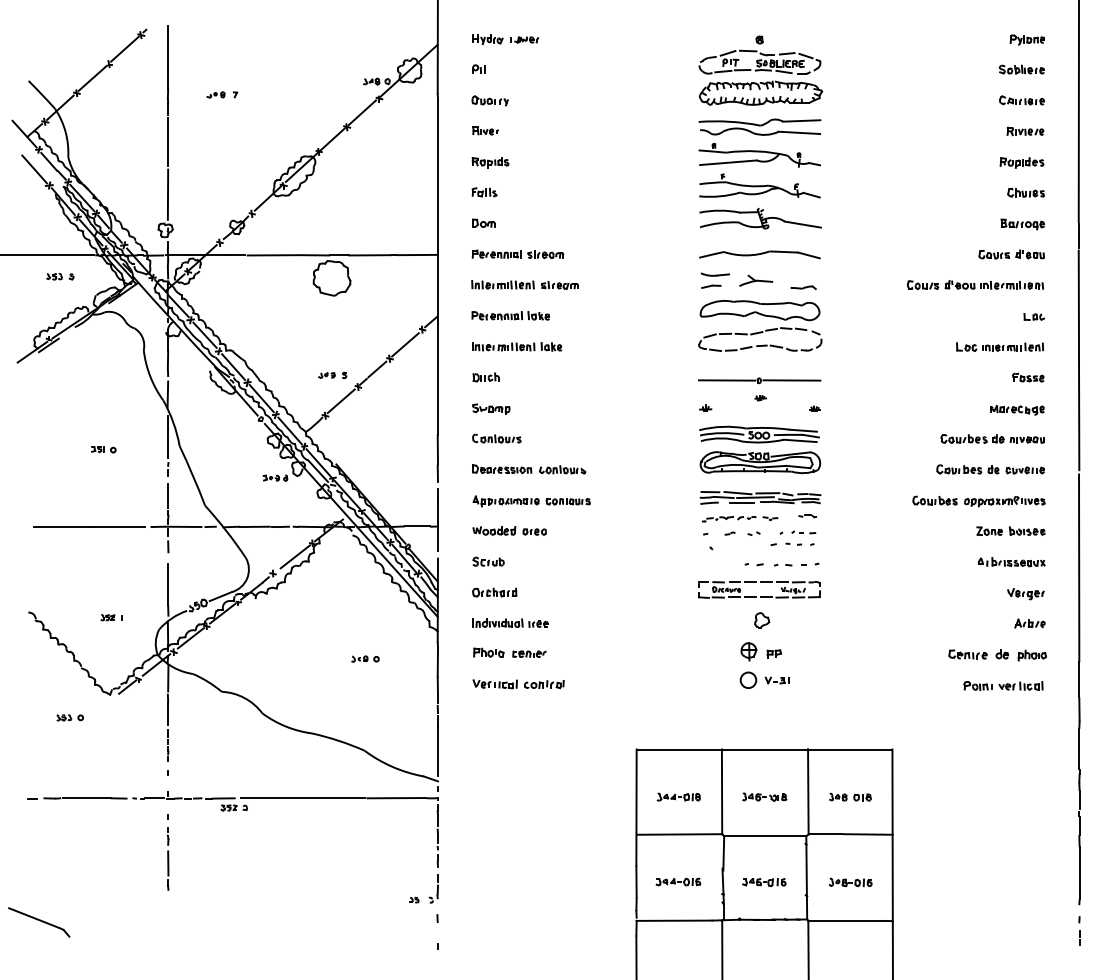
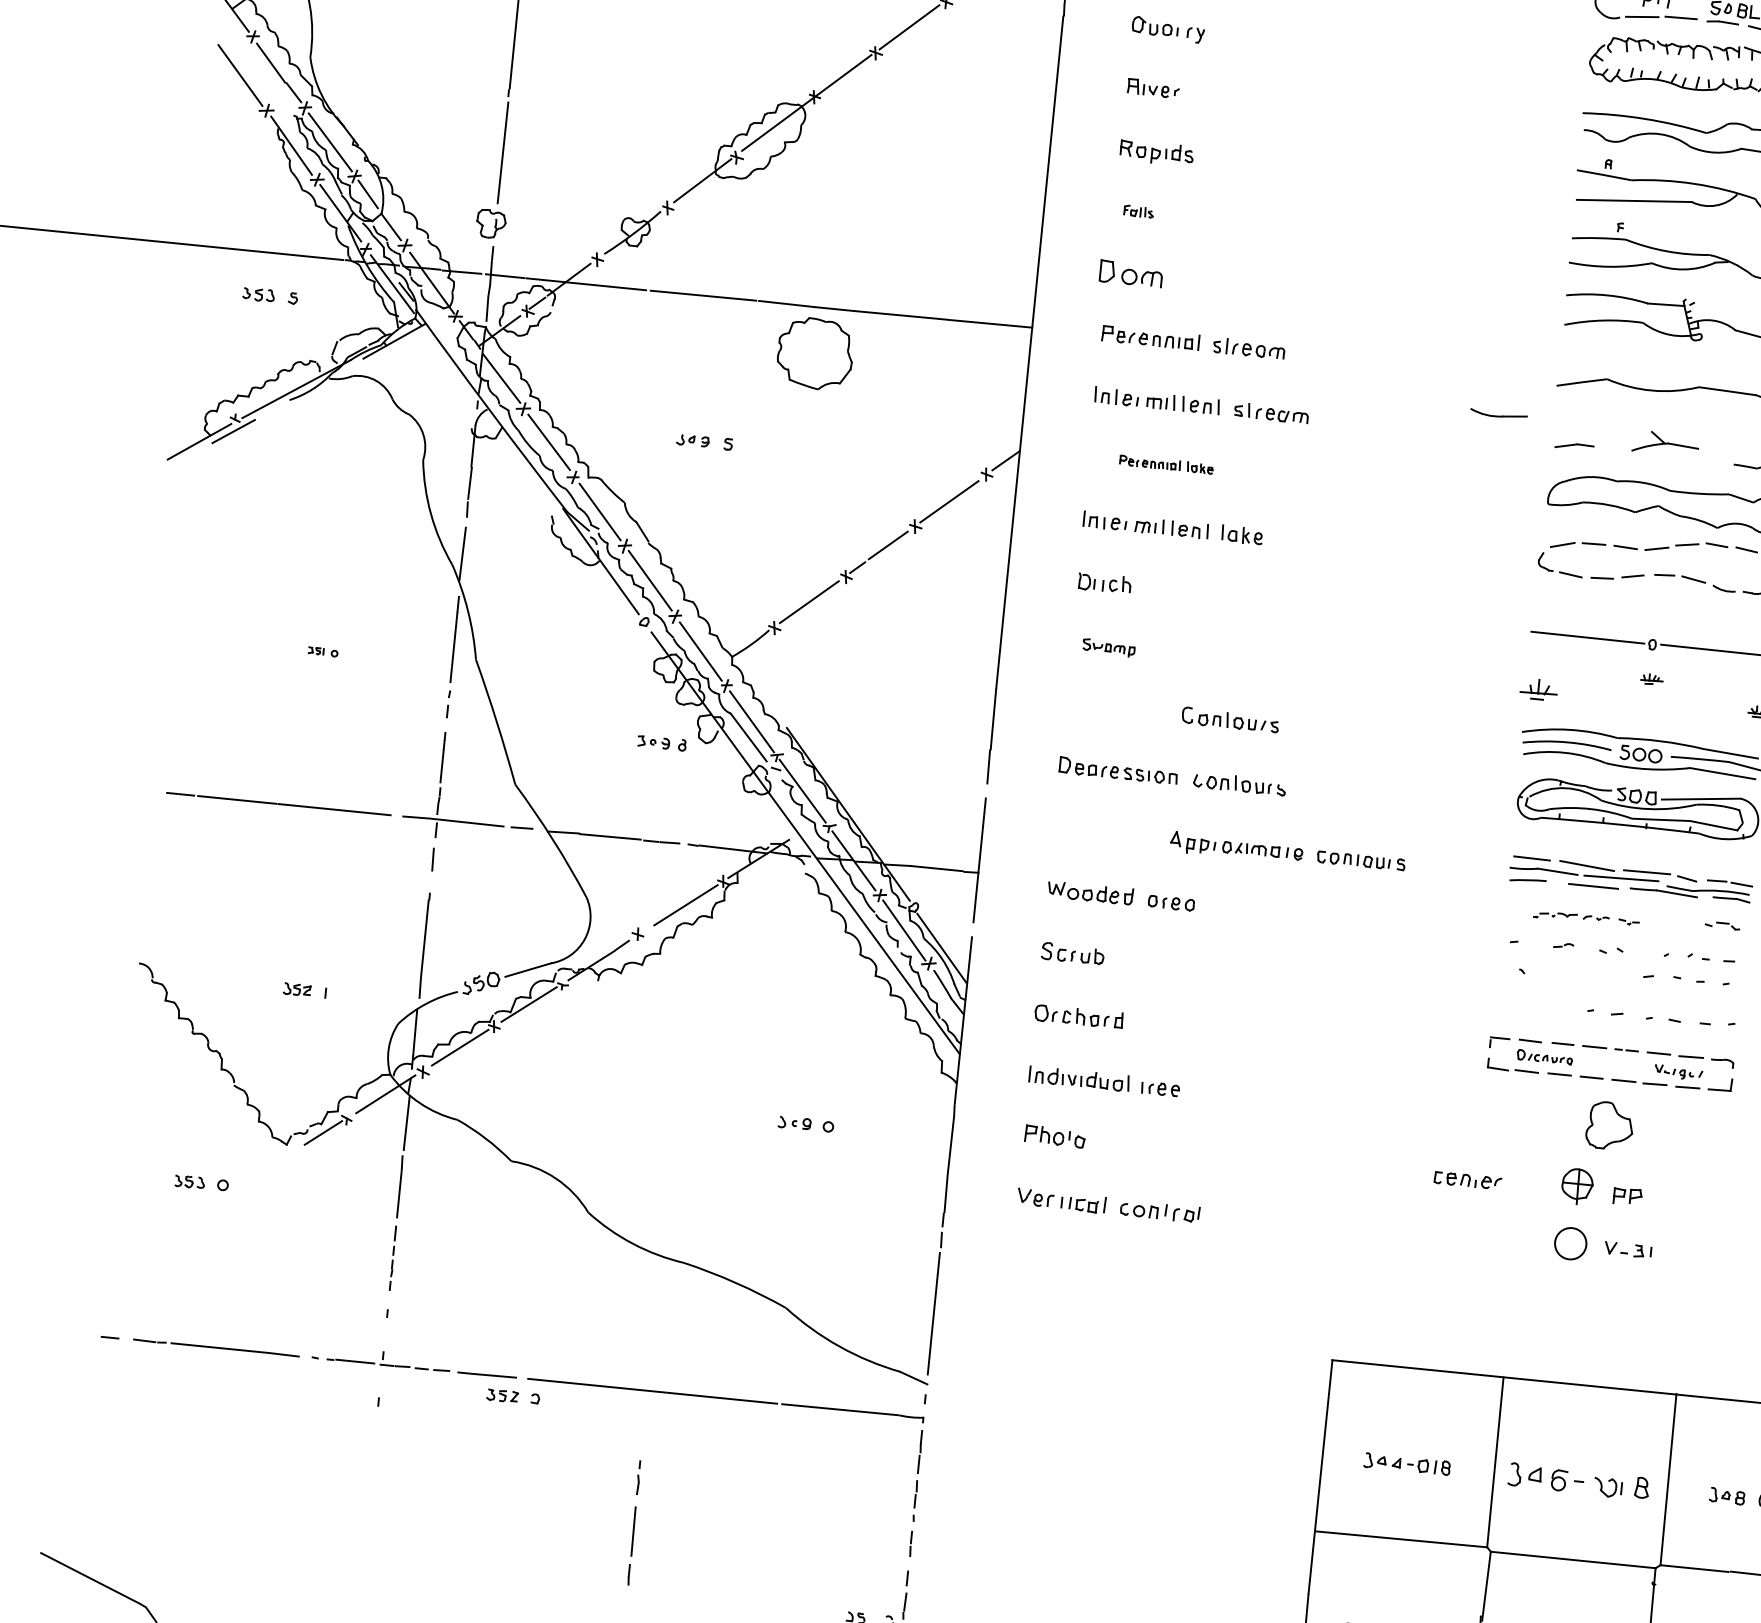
part: (484, 192) -> (1138, 211), size x0.6
part: (483, 222) -> (1130, 271), size x1.4
part: (714, 274) -> (1497, 413), moved
part: (510, 315) -> (1166, 463), size x0.6
part: (332, 374) -> (704, 440), moved
part: (705, 407) -> (1539, 687), size x1.6
part: (491, 408) -> (1109, 646), size x0.7
part: (496, 438) -> (1229, 719), moved
part: (103, 449) -> (322, 651), size x0.6
part: (531, 501) -> (1287, 853), moved
part: (740, 519) -> (1586, 919), size x0.7
part: (762, 620) -> (1610, 1126), size x1.6
part: (529, 653) -> (1467, 1179), moved
part: (764, 796) -> (1579, 1480), size x1.6
line: (168, 858) -> (634, 1521), moved

